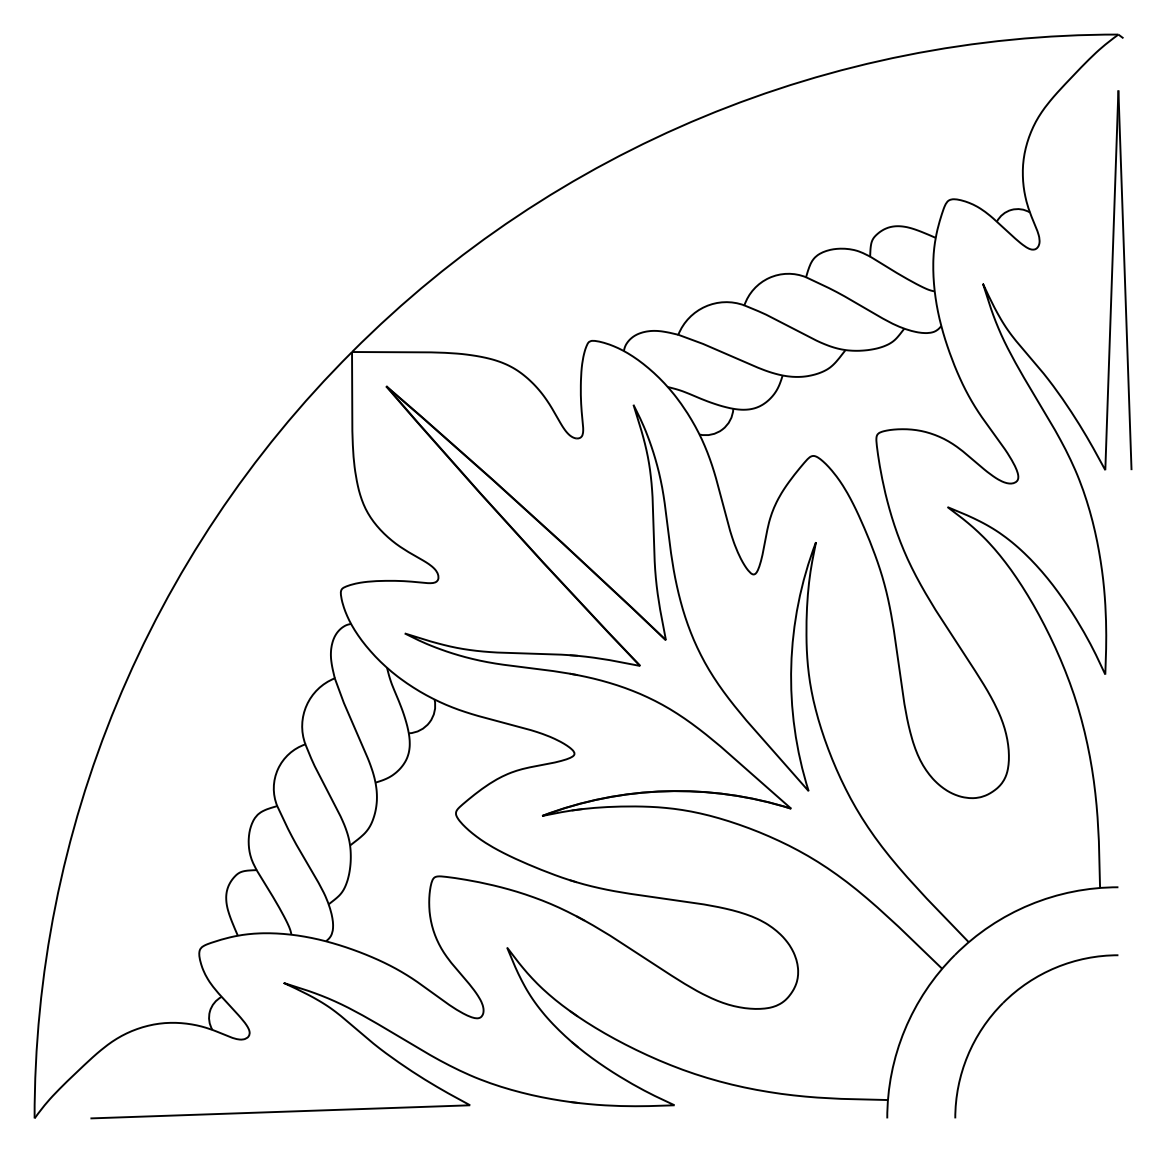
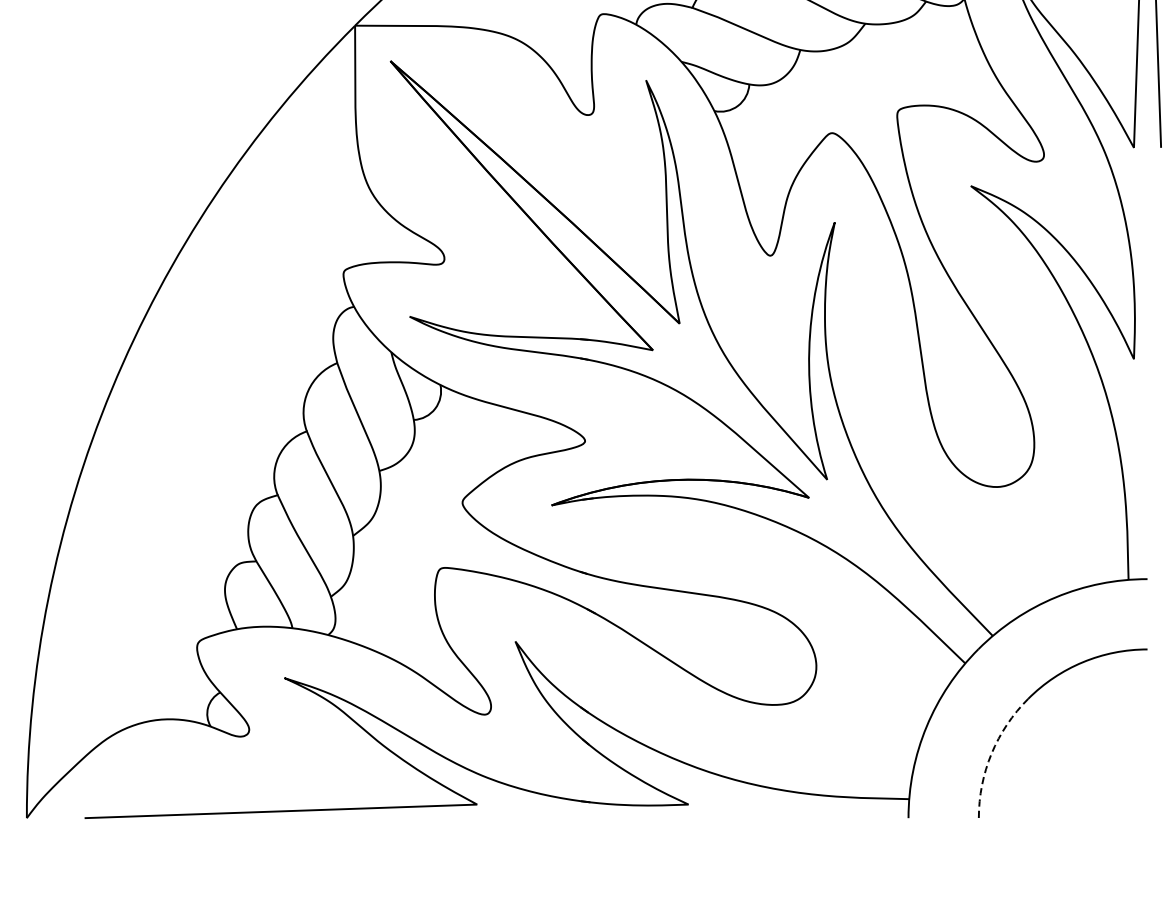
arc: (967, 1055) -> (991, 753), solid -> dashed

